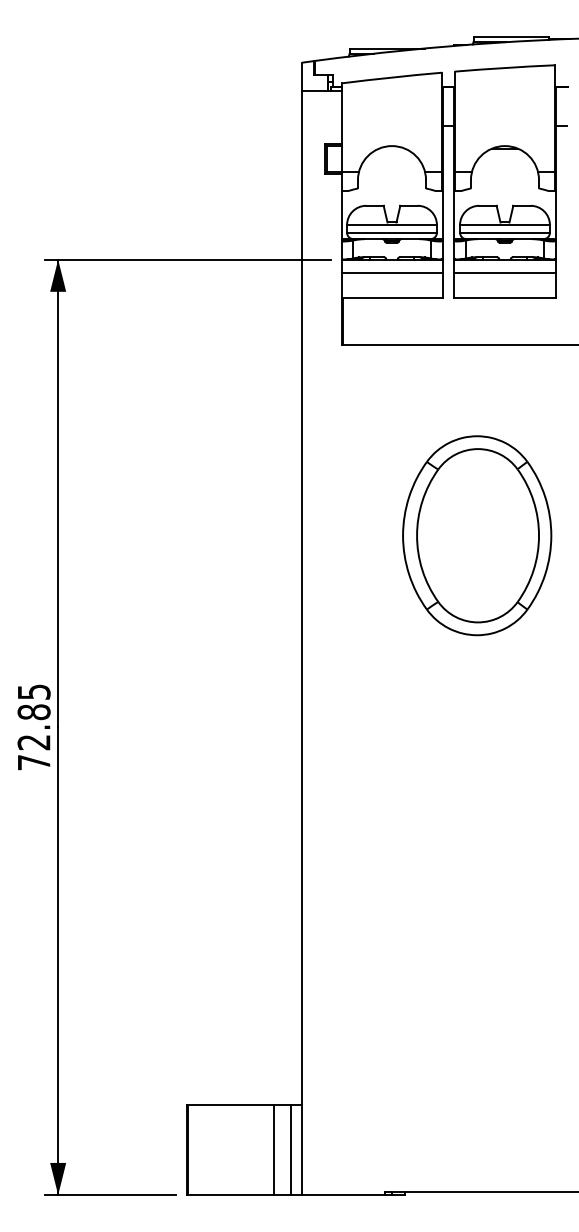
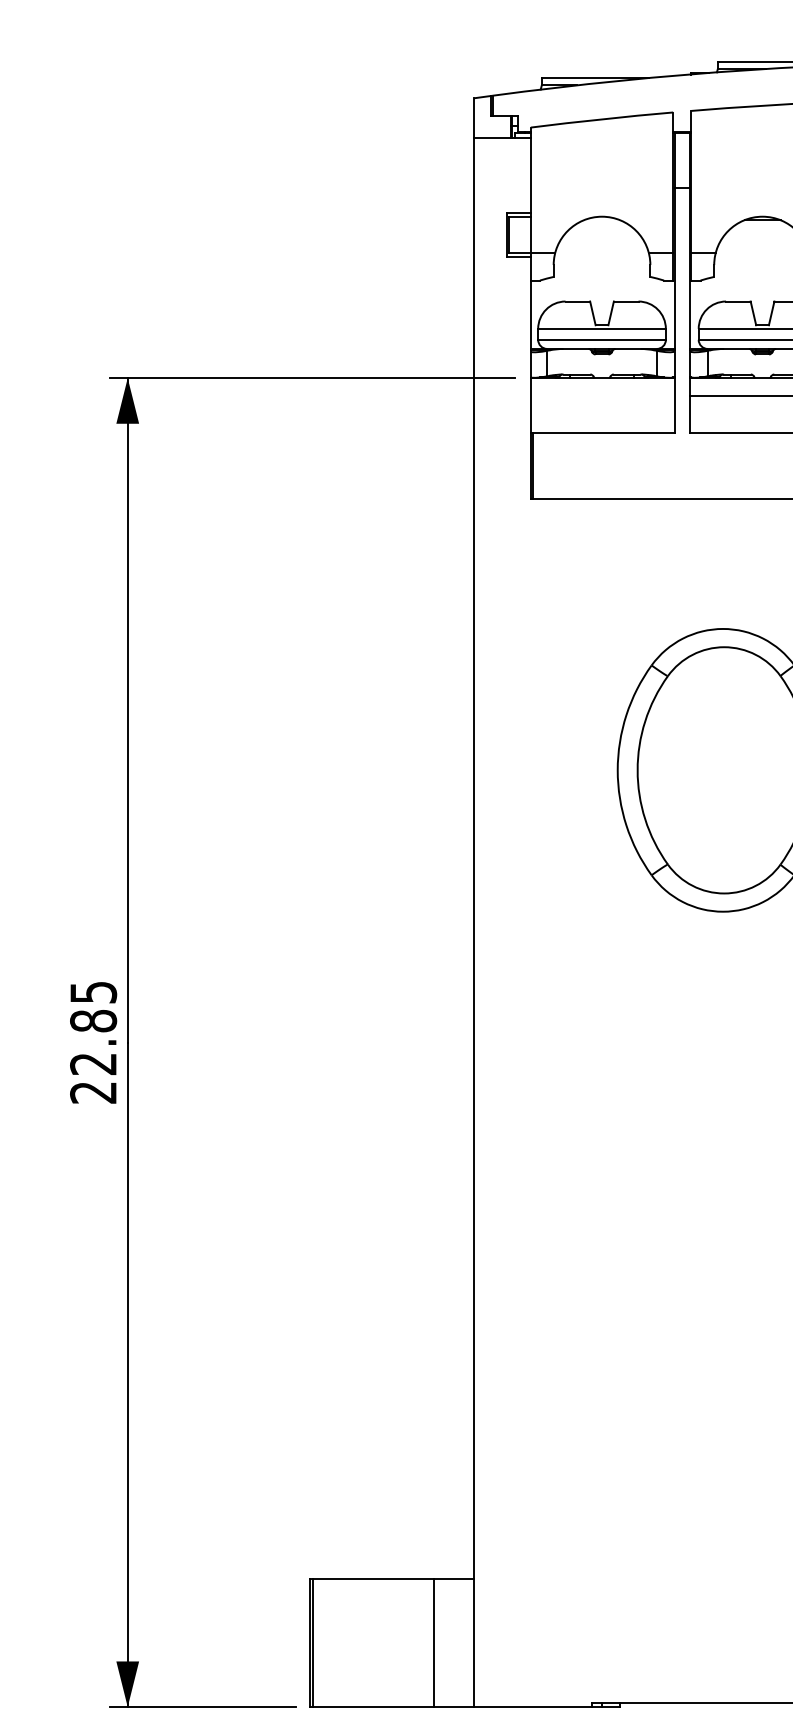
line: (392, 272) -> (602, 396), removed
text: (33, 762) -> (92, 1092), 72.85 -> 22.85
line: (291, 1150) -> (459, 1643), removed

